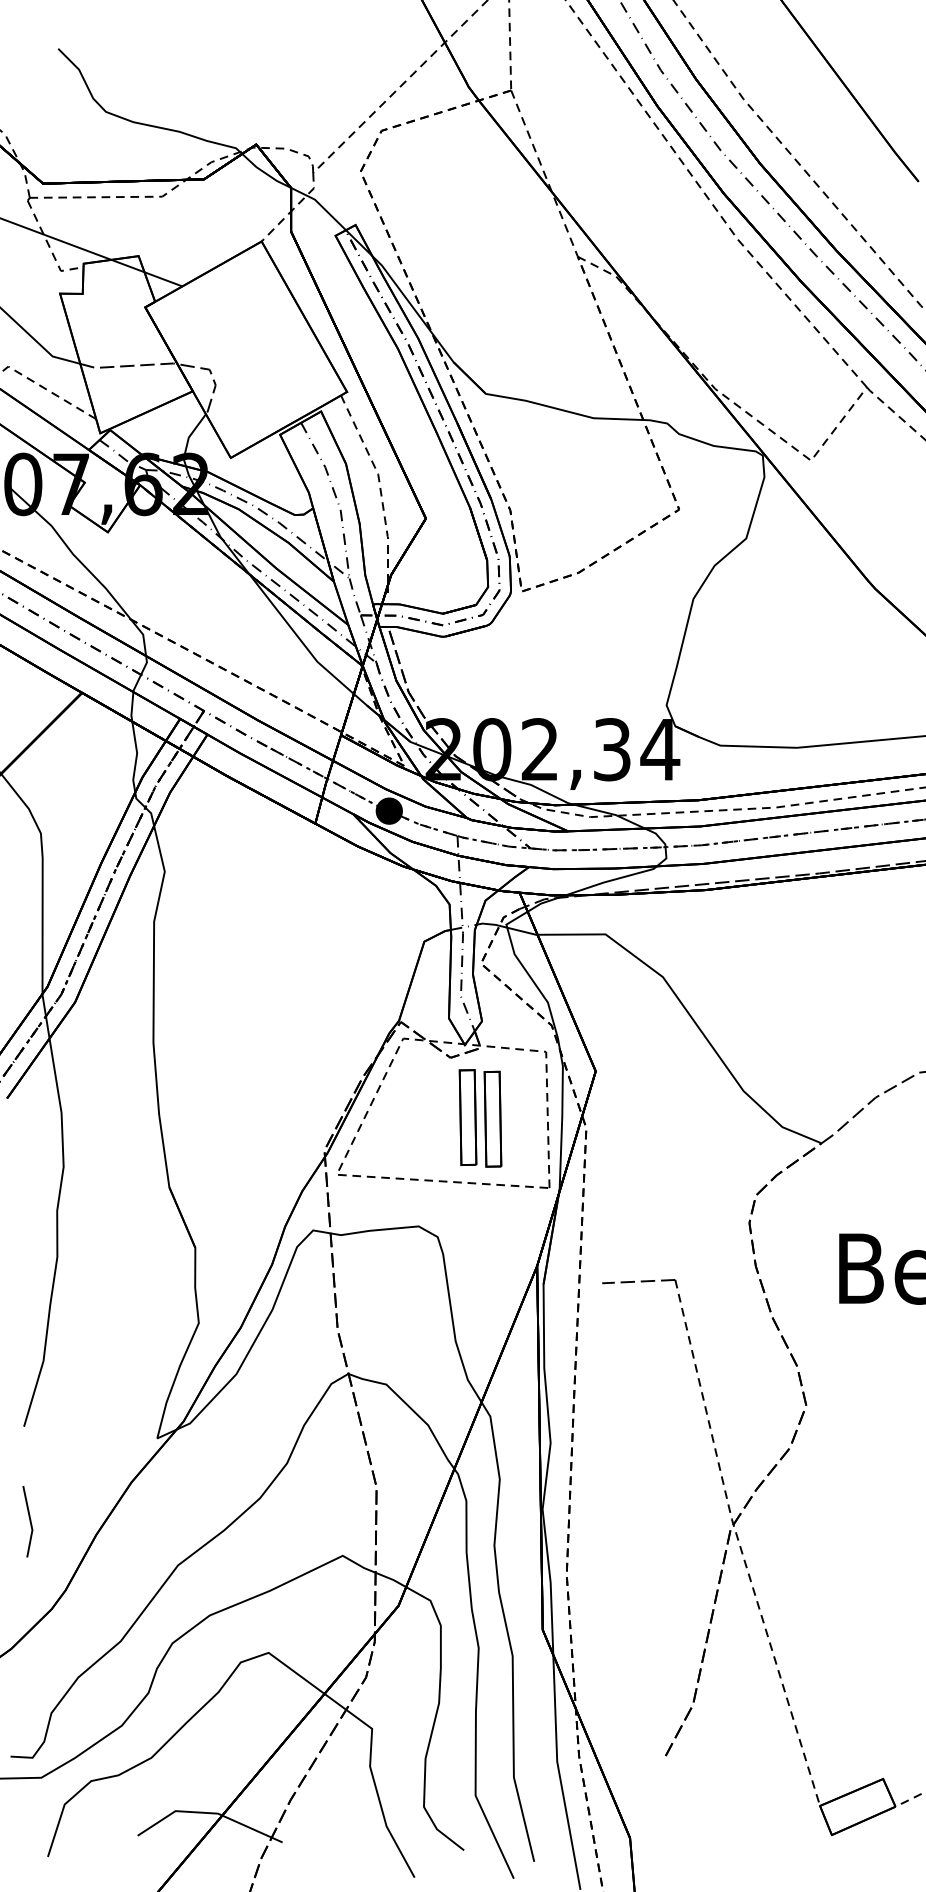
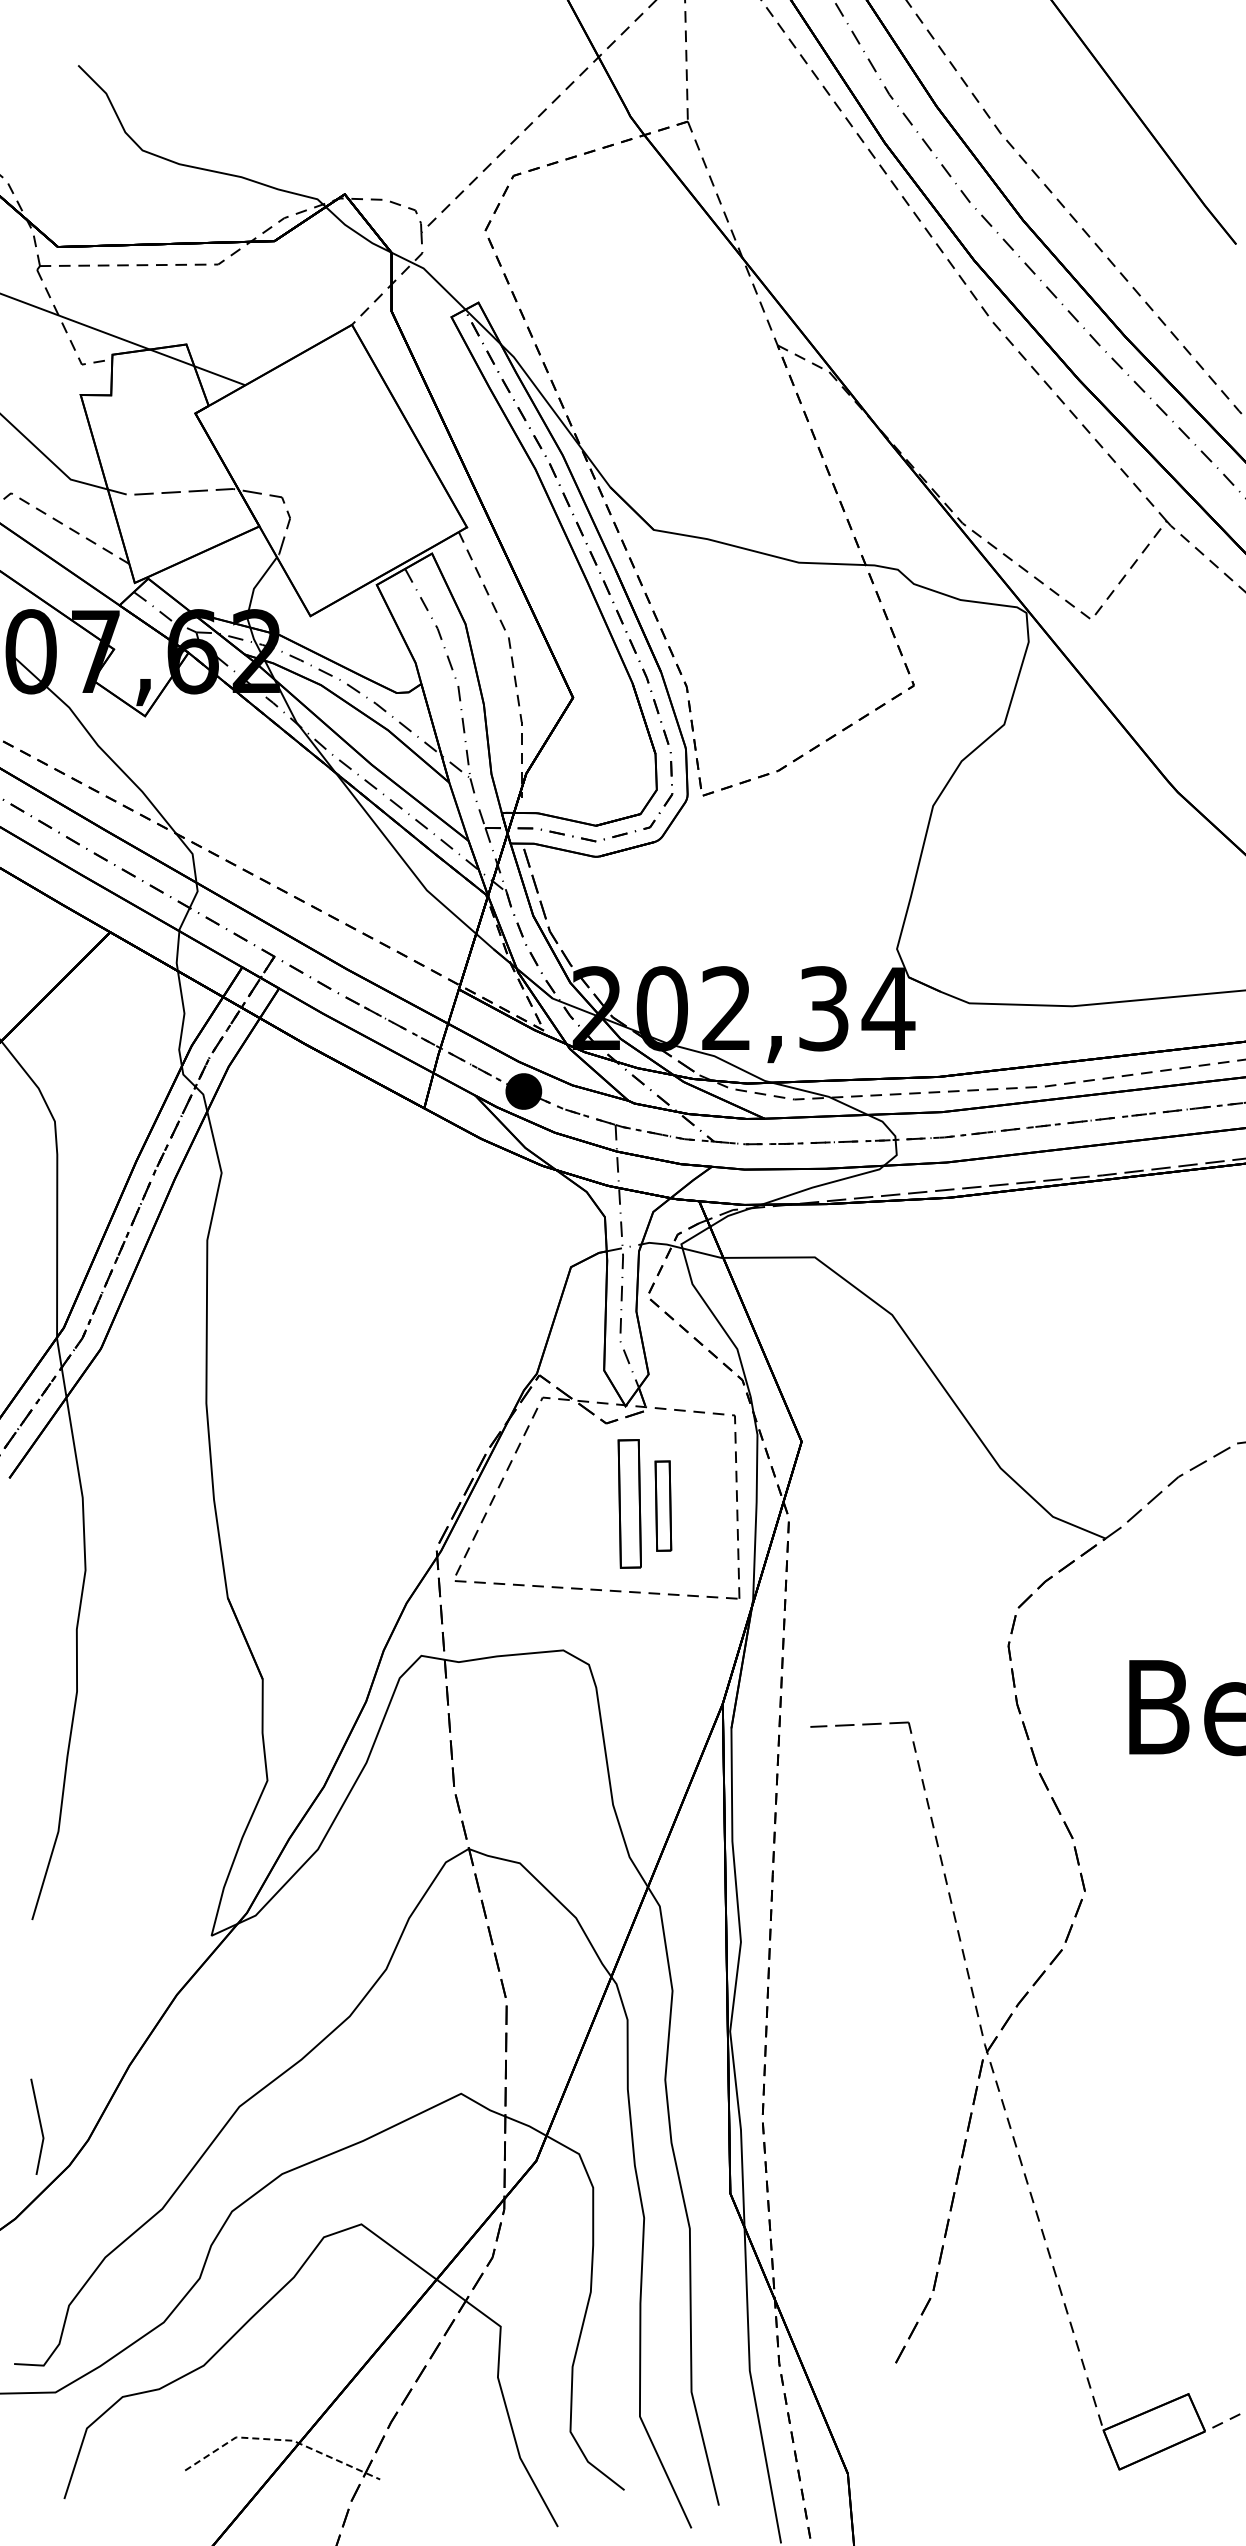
part: (493, 1118) -> (663, 1505), size x0.7
line: (29, 1519) -> (39, 2124), moved
line: (210, 1813) -> (282, 2440), solid -> dashed

